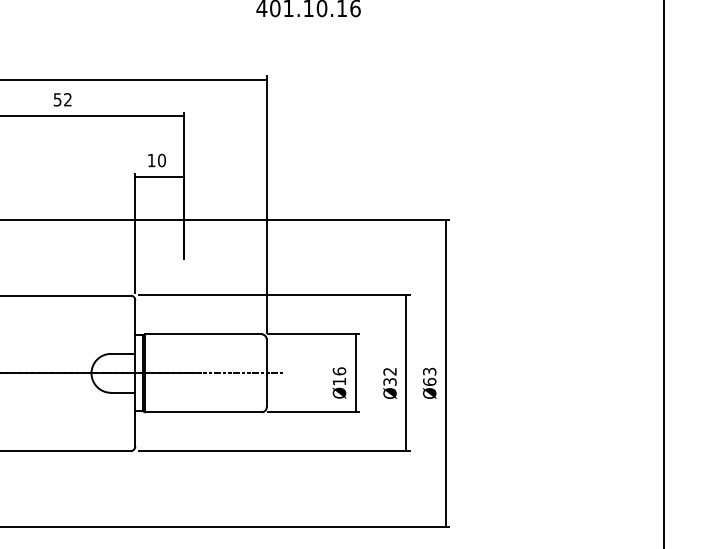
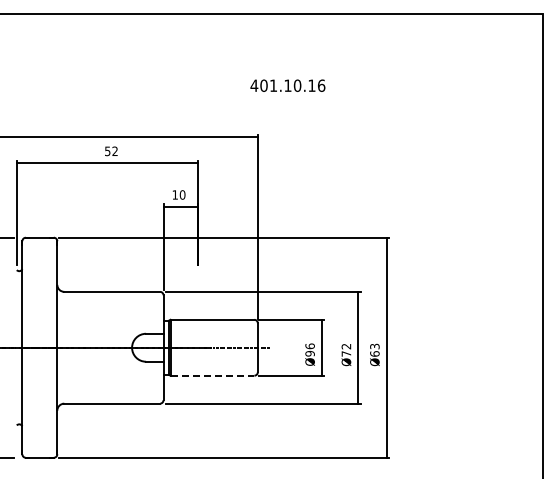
text: (338, 381) -> (309, 353), Ø16 -> Ø96
text: (390, 381) -> (346, 353), Ø32 -> Ø72
line: (203, 411) -> (212, 375), solid -> dashed

